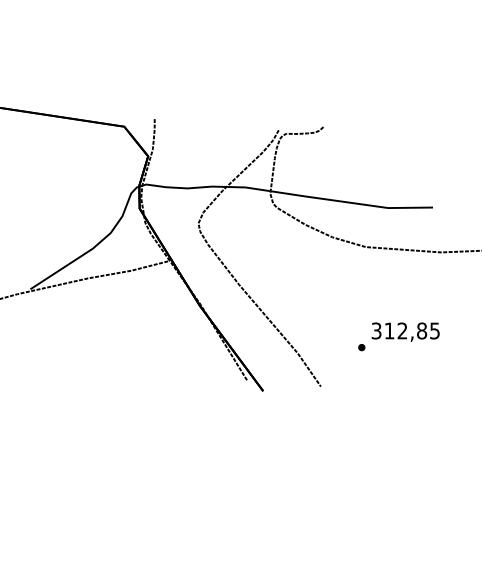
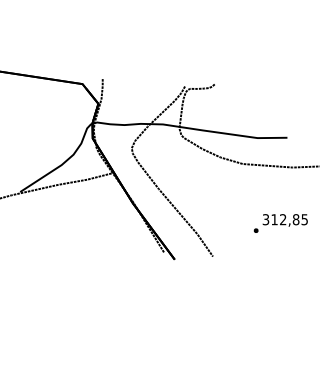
text: (398, 336) -> (280, 223), moved

